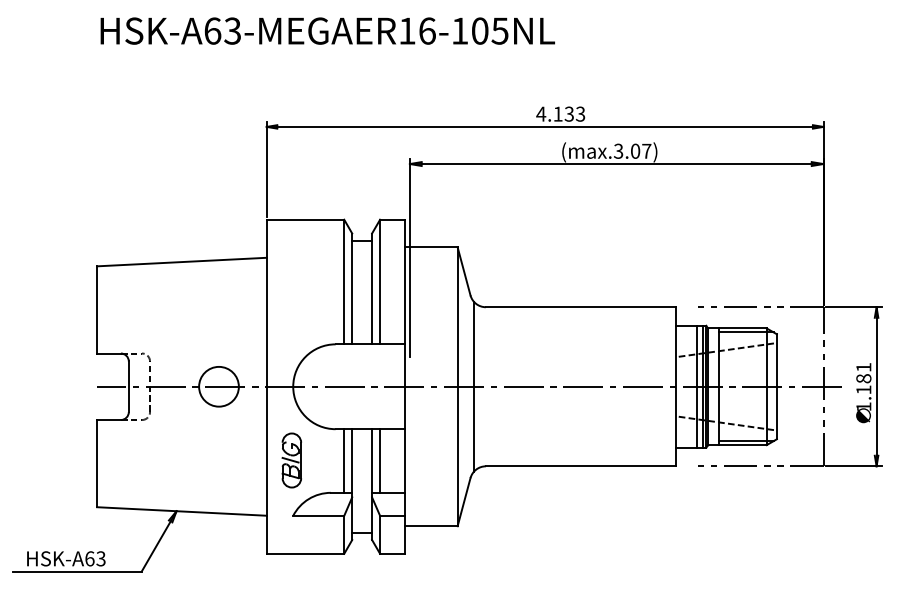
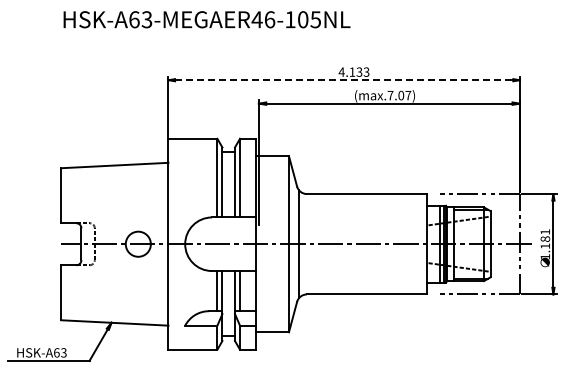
text: (406, 30) -> (256, 19), HSK-A63-MEGAER16-105NL -> HSK-A63-MEGAER46-105NL
line: (545, 127) -> (344, 80), solid -> dashed
text: (618, 151) -> (390, 95), (max.3.07) -> (max.7.07)
part: (292, 460) -> (184, 290), removed

